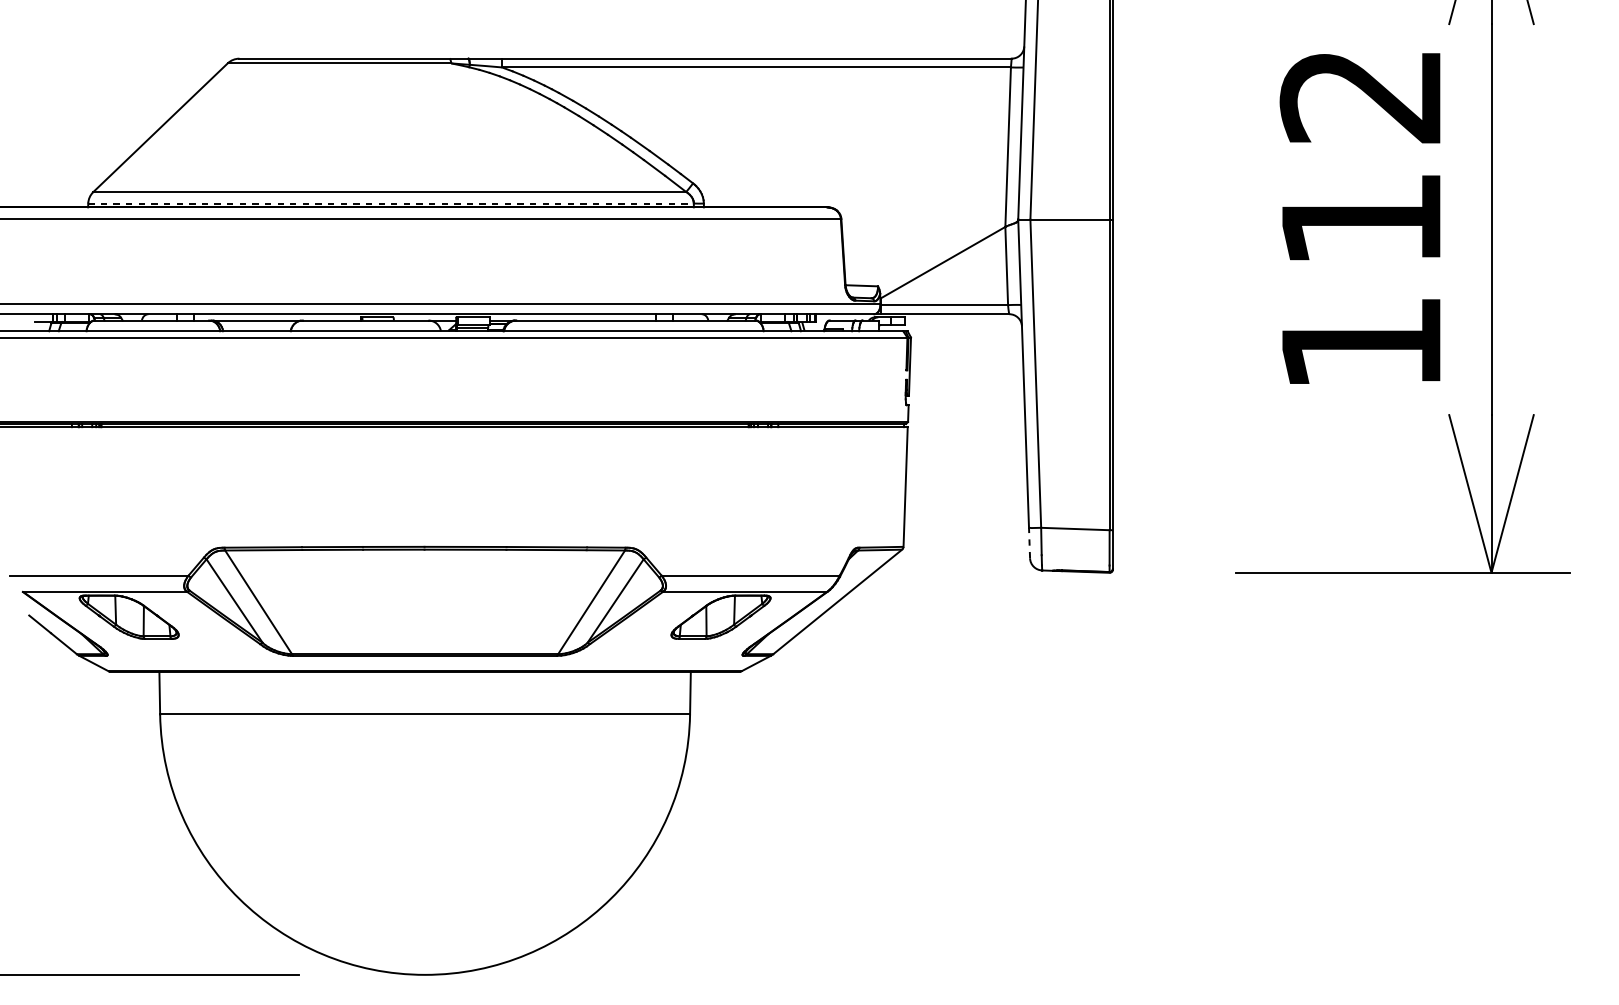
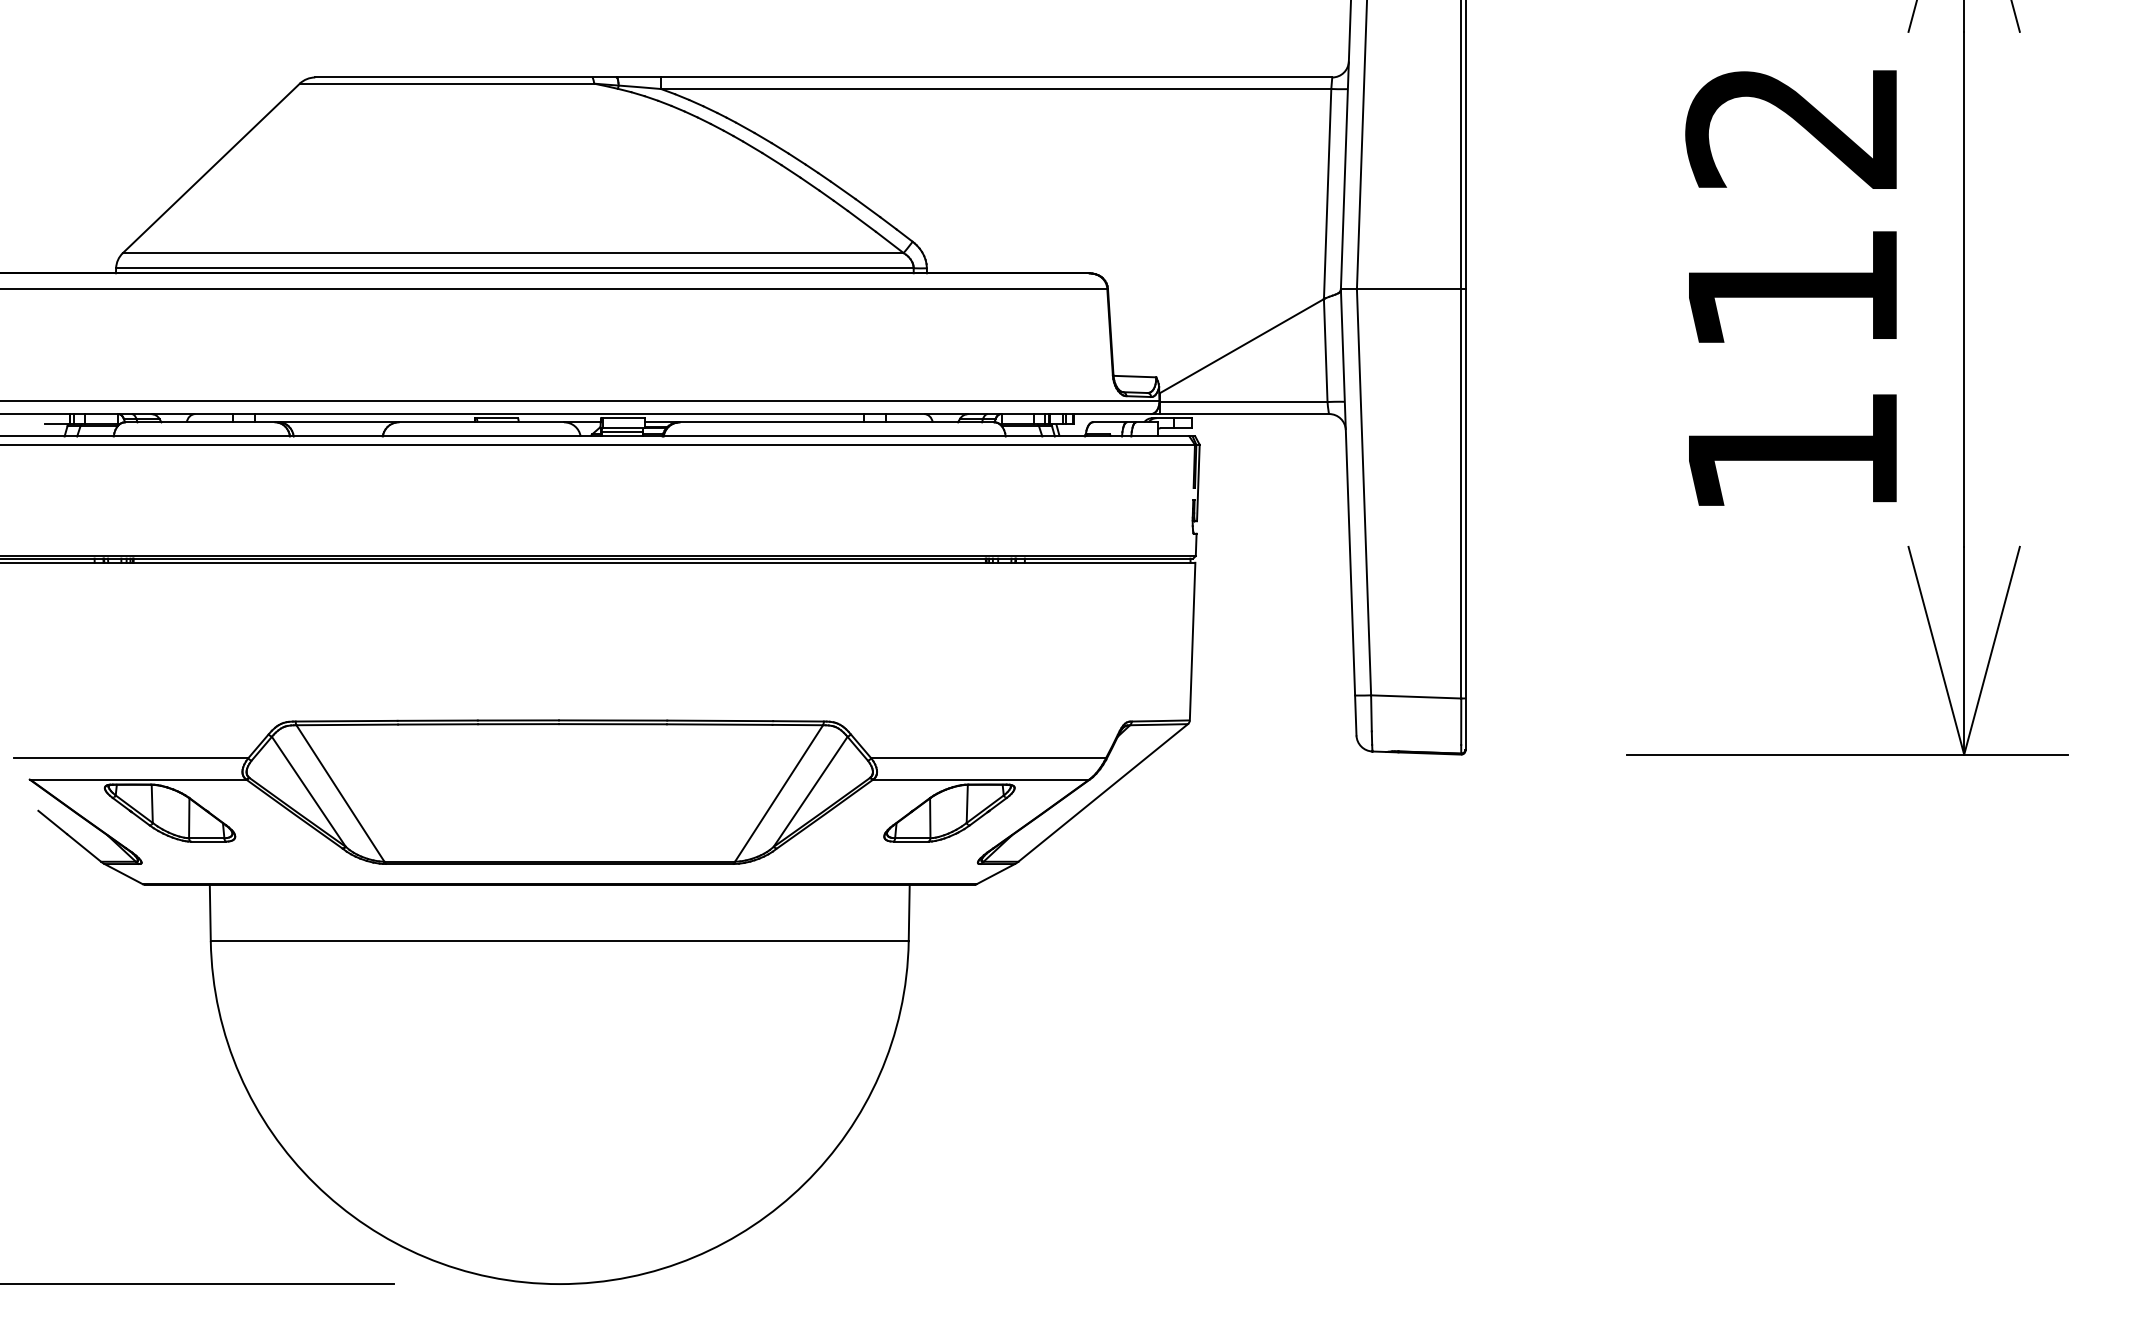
line: (390, 203) -> (514, 268), dashed -> solid
line: (1029, 542) -> (1355, 714), dashed -> solid

